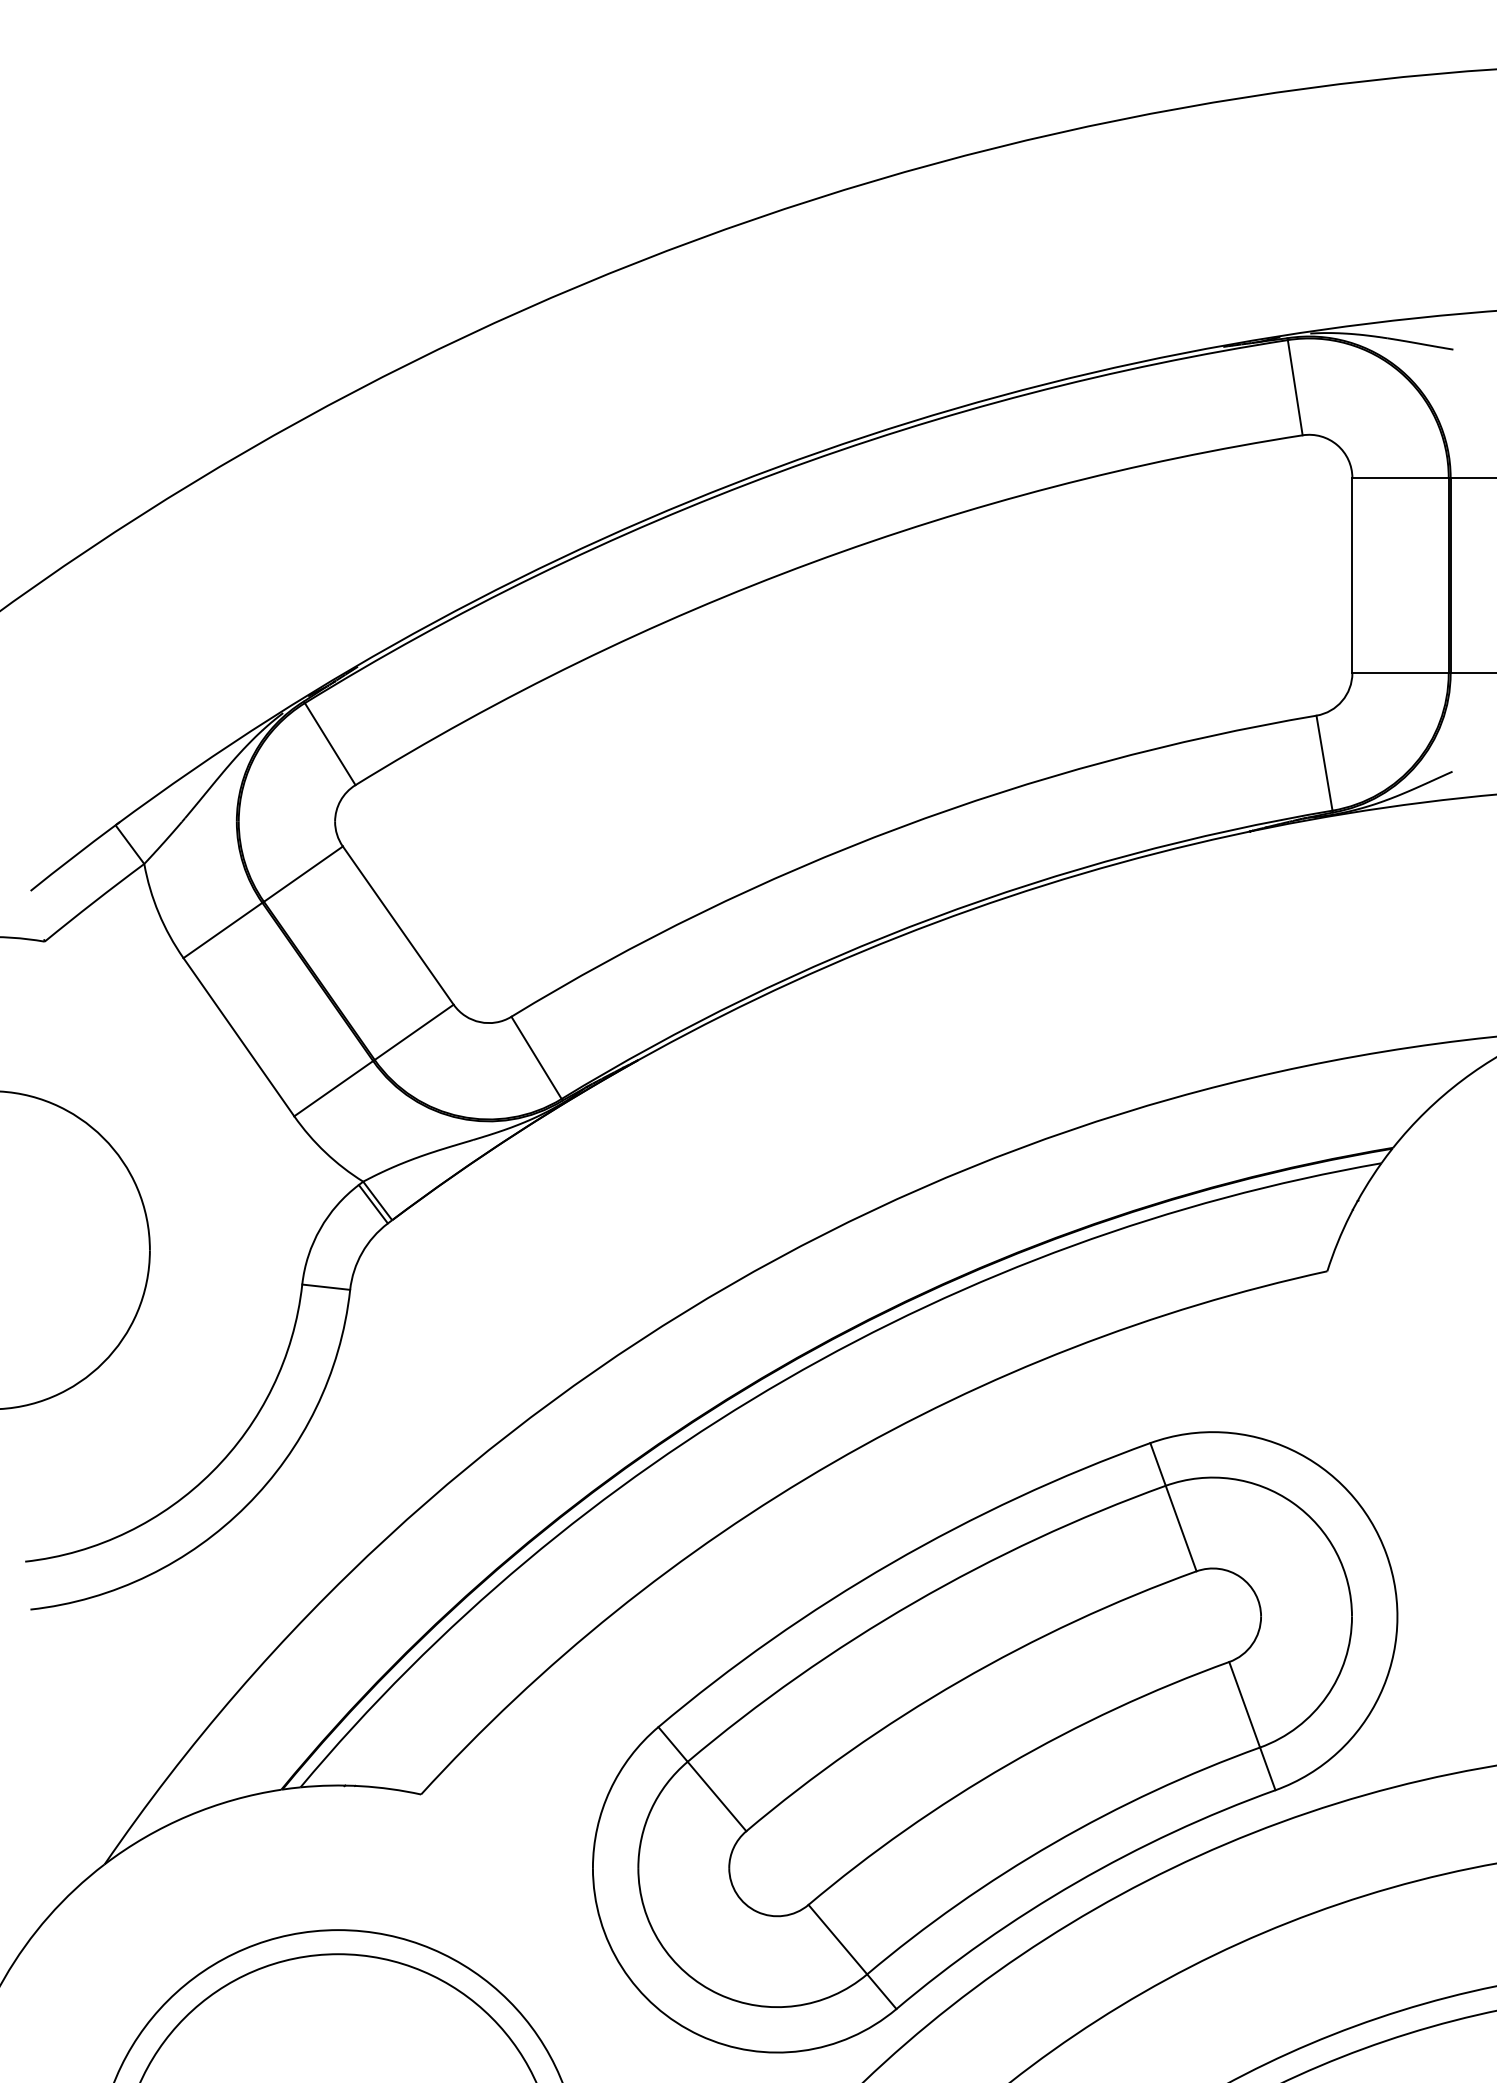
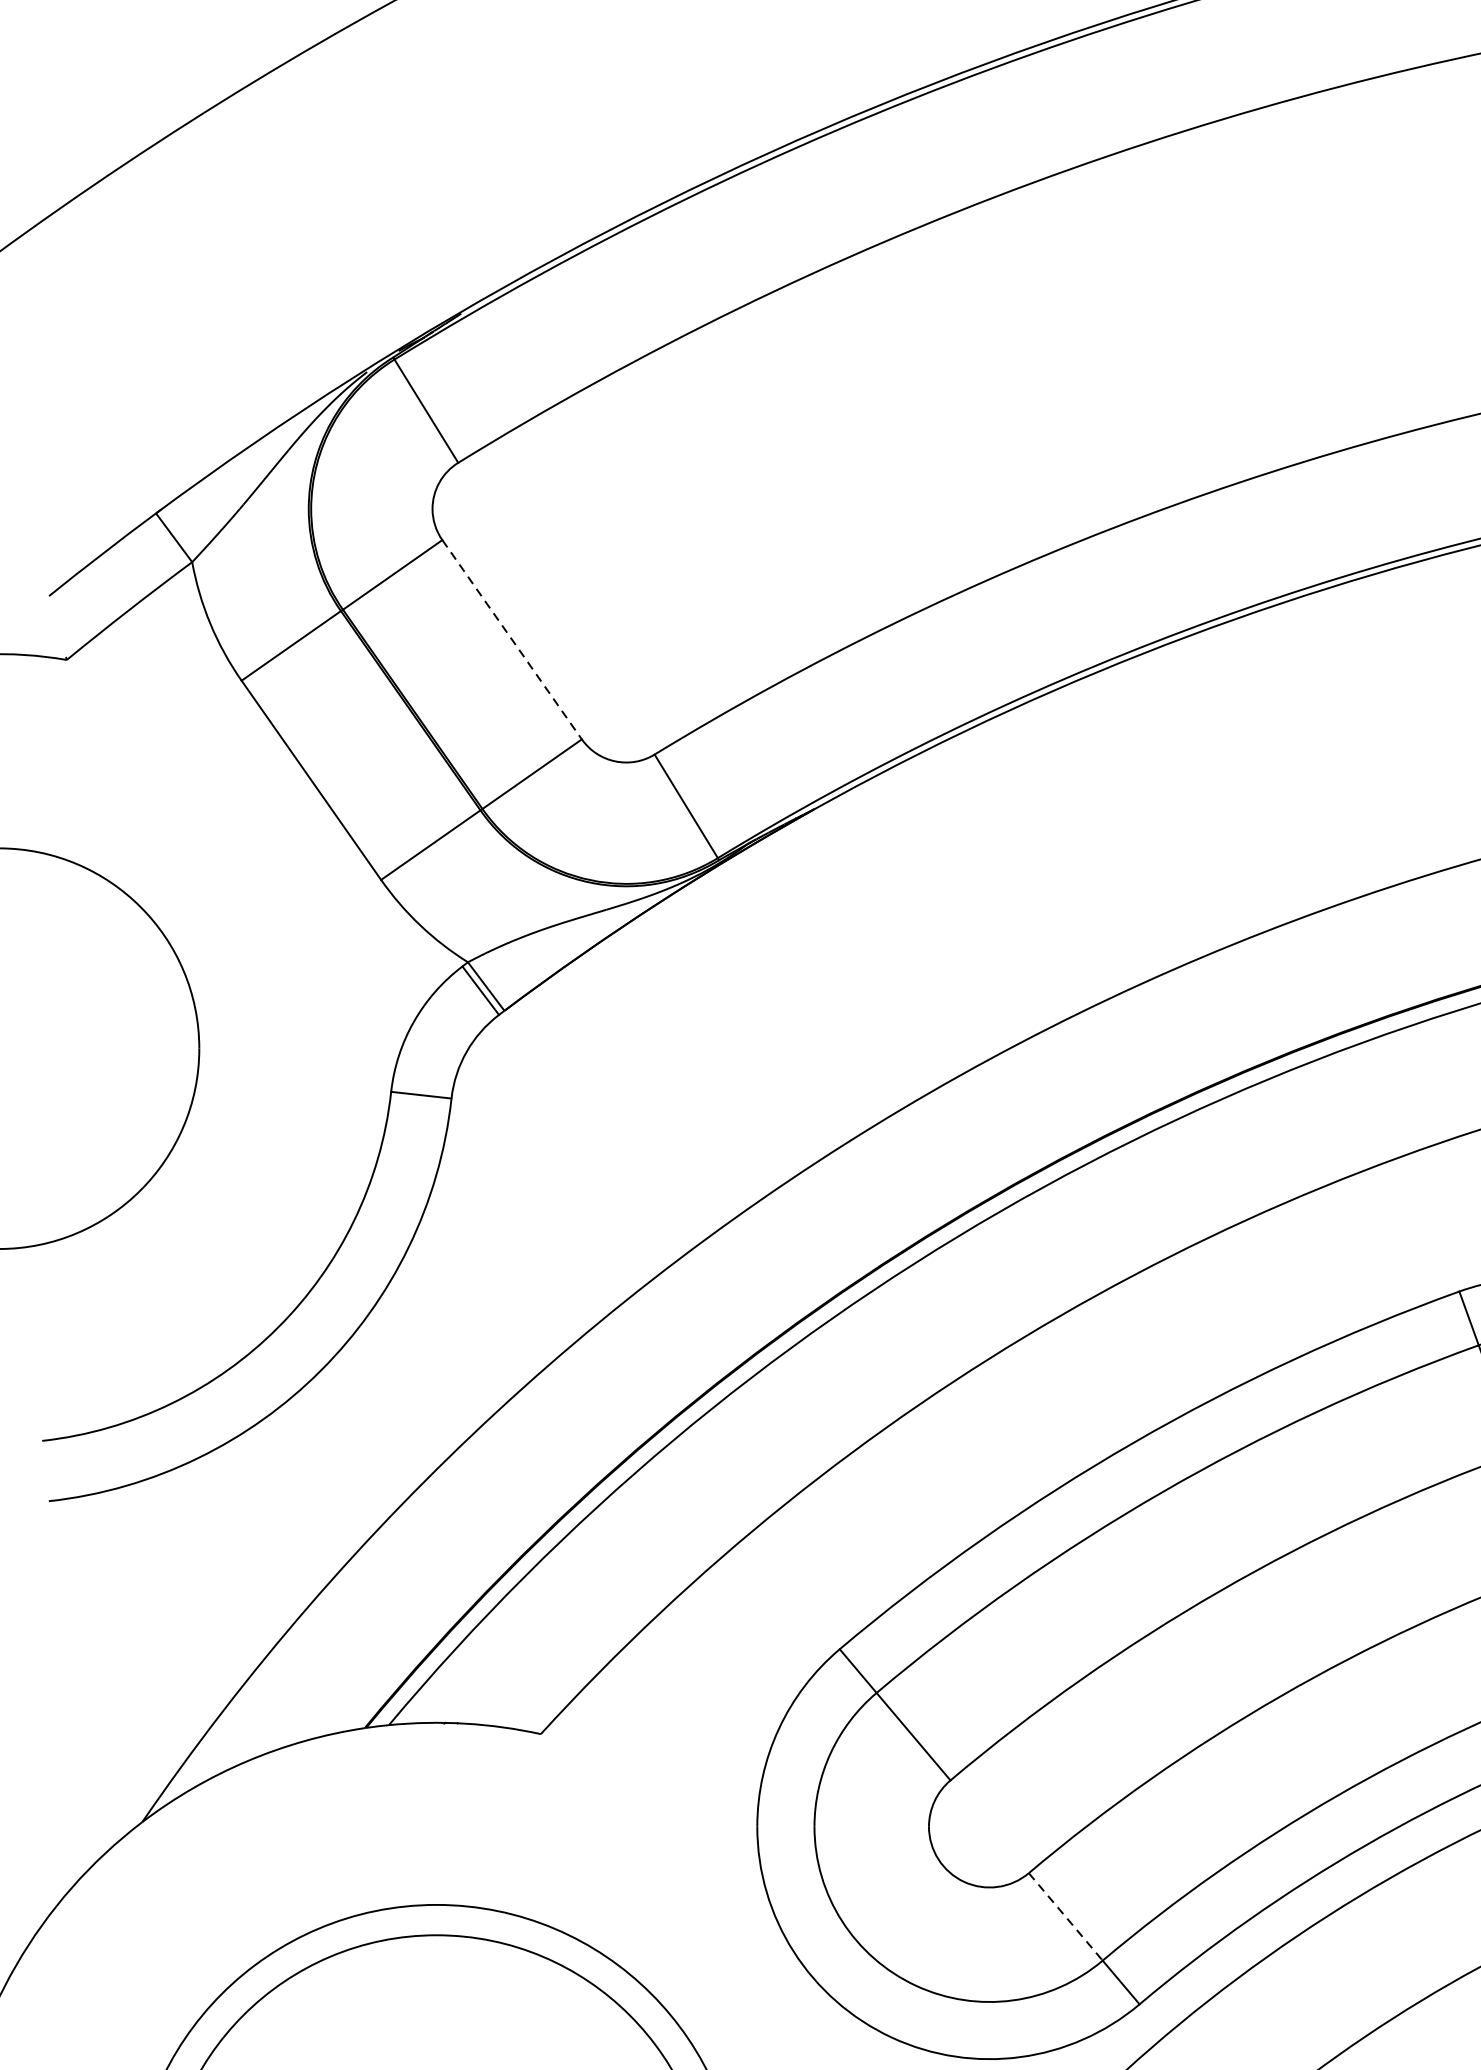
line: (398, 925) -> (512, 639), solid -> dashed
line: (838, 1940) -> (1066, 1918), solid -> dashed

